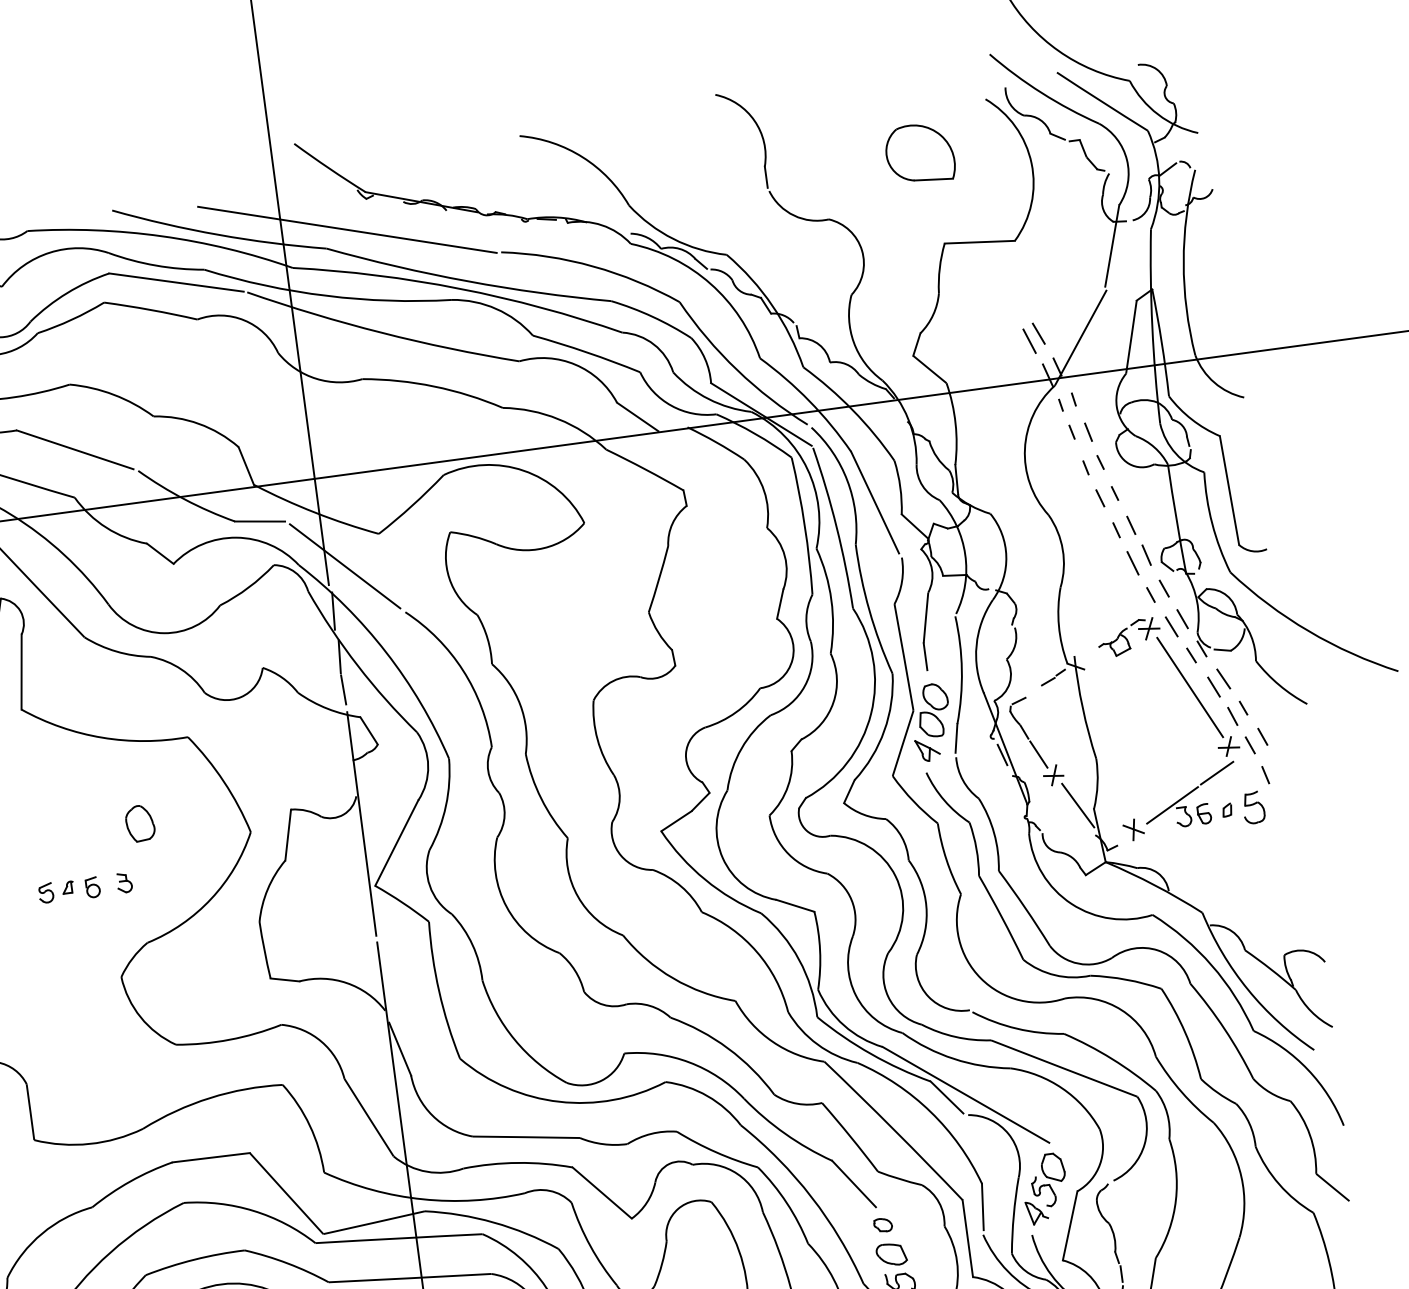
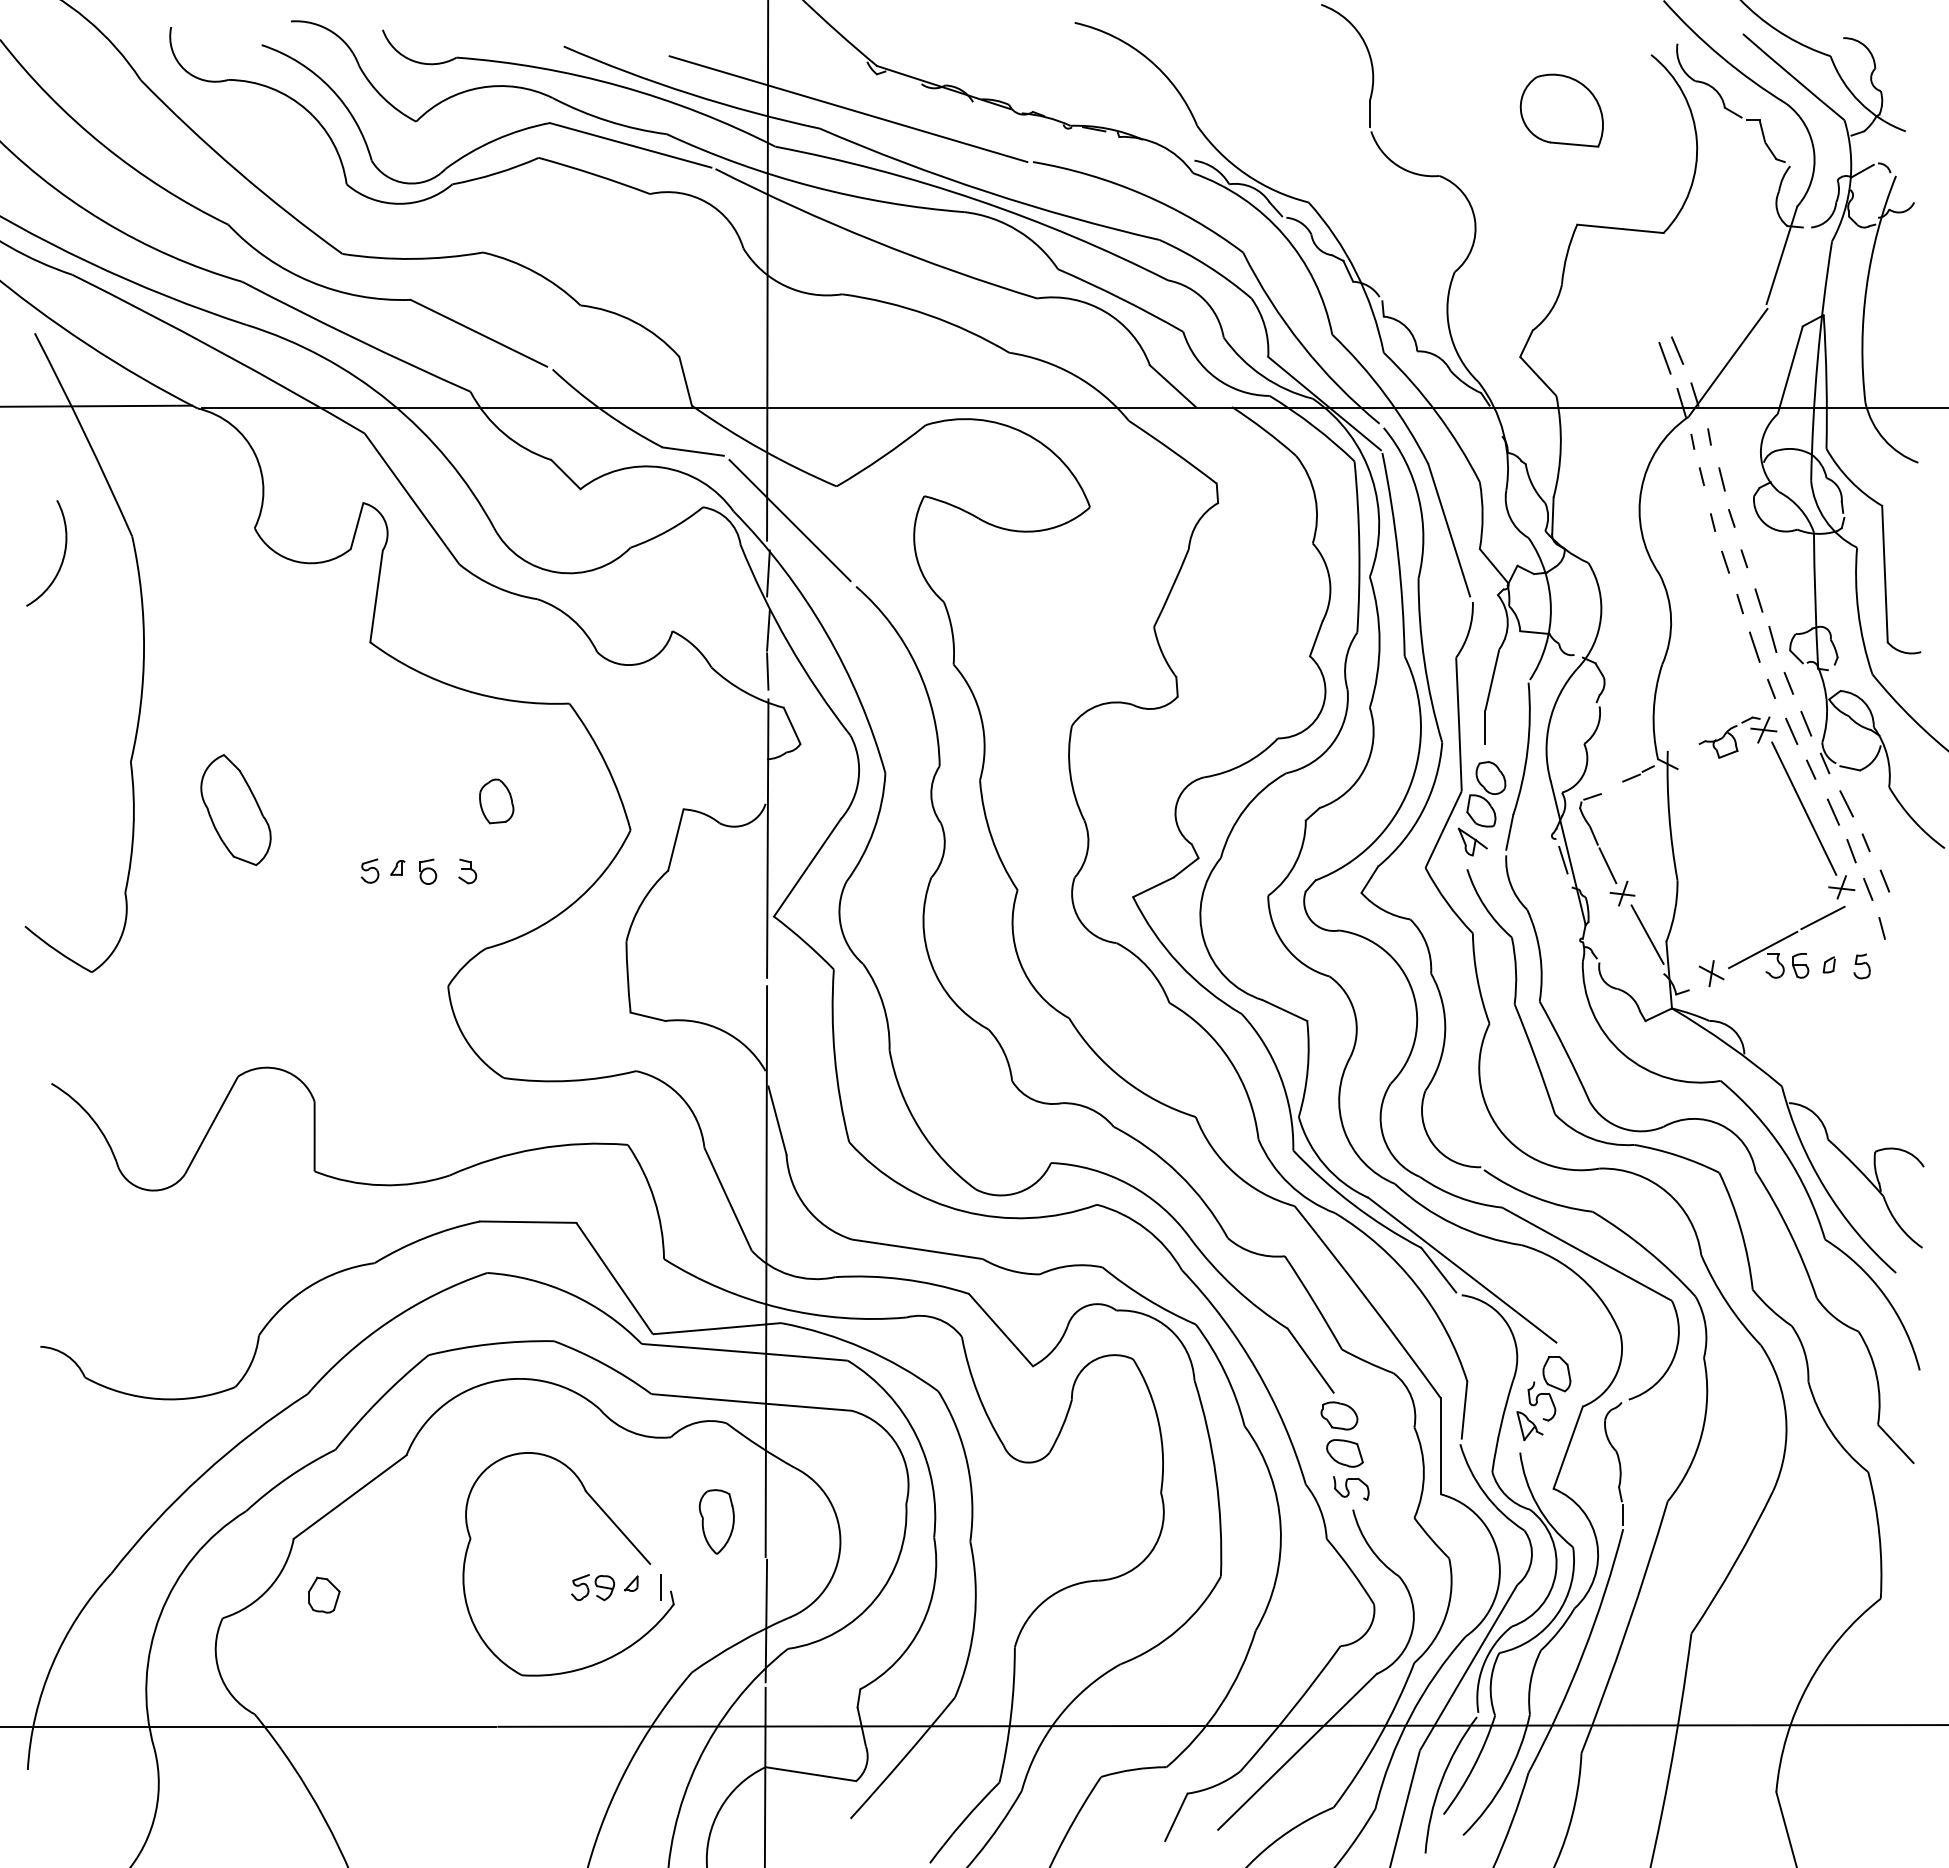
part: (1253, 807) -> (1861, 966), size x0.62
part: (883, 1224) -> (1339, 1415), size x1.67

